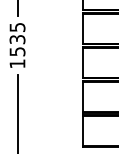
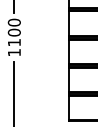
text: (16, 39) -> (13, 32), 1535 -> 1100

